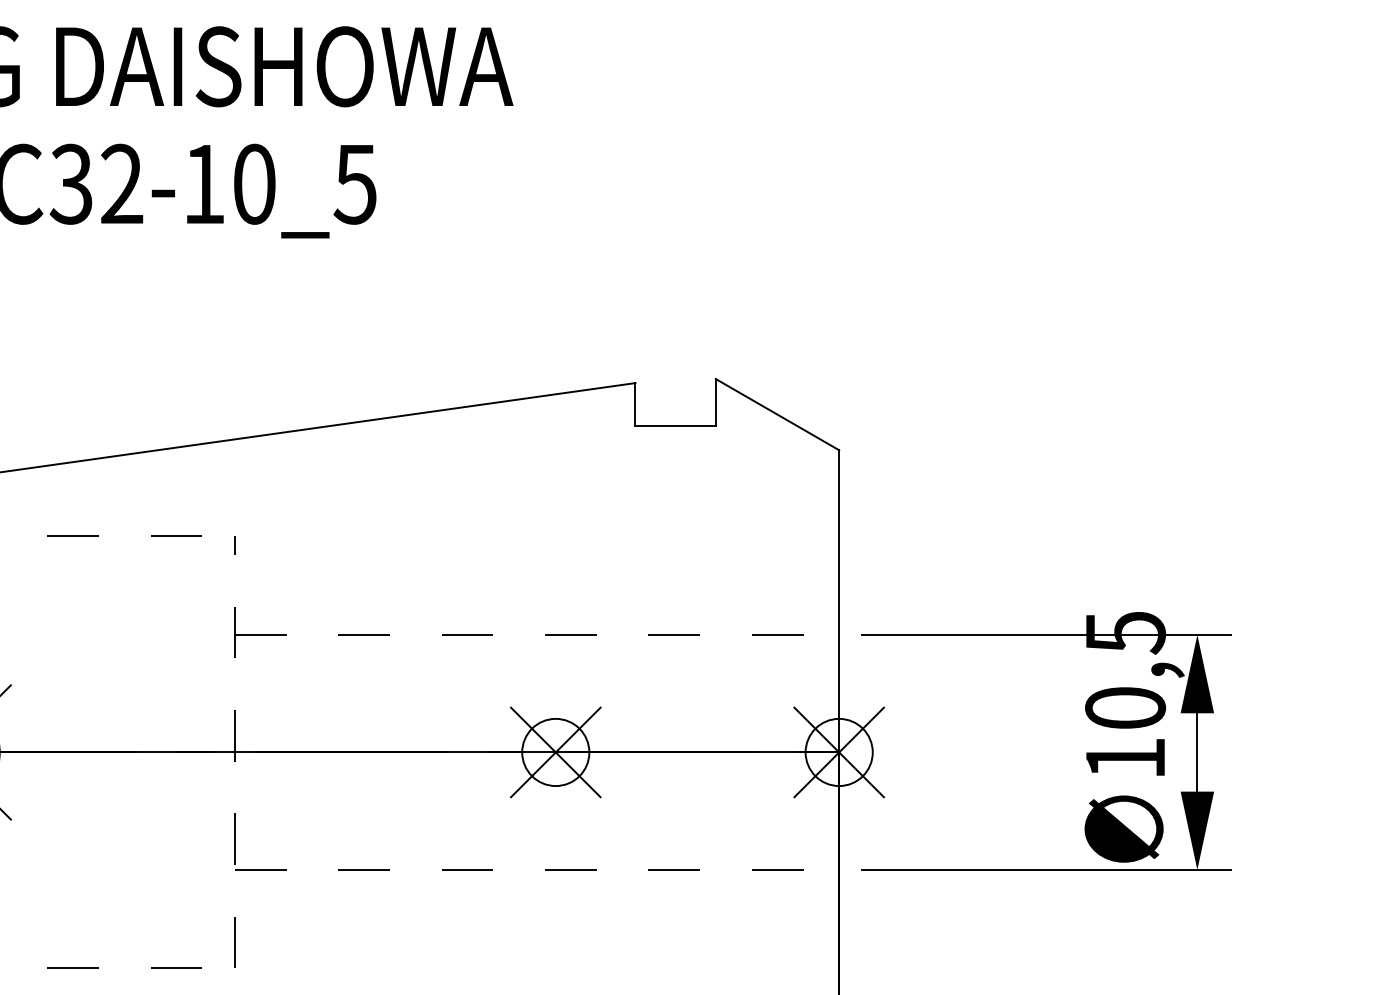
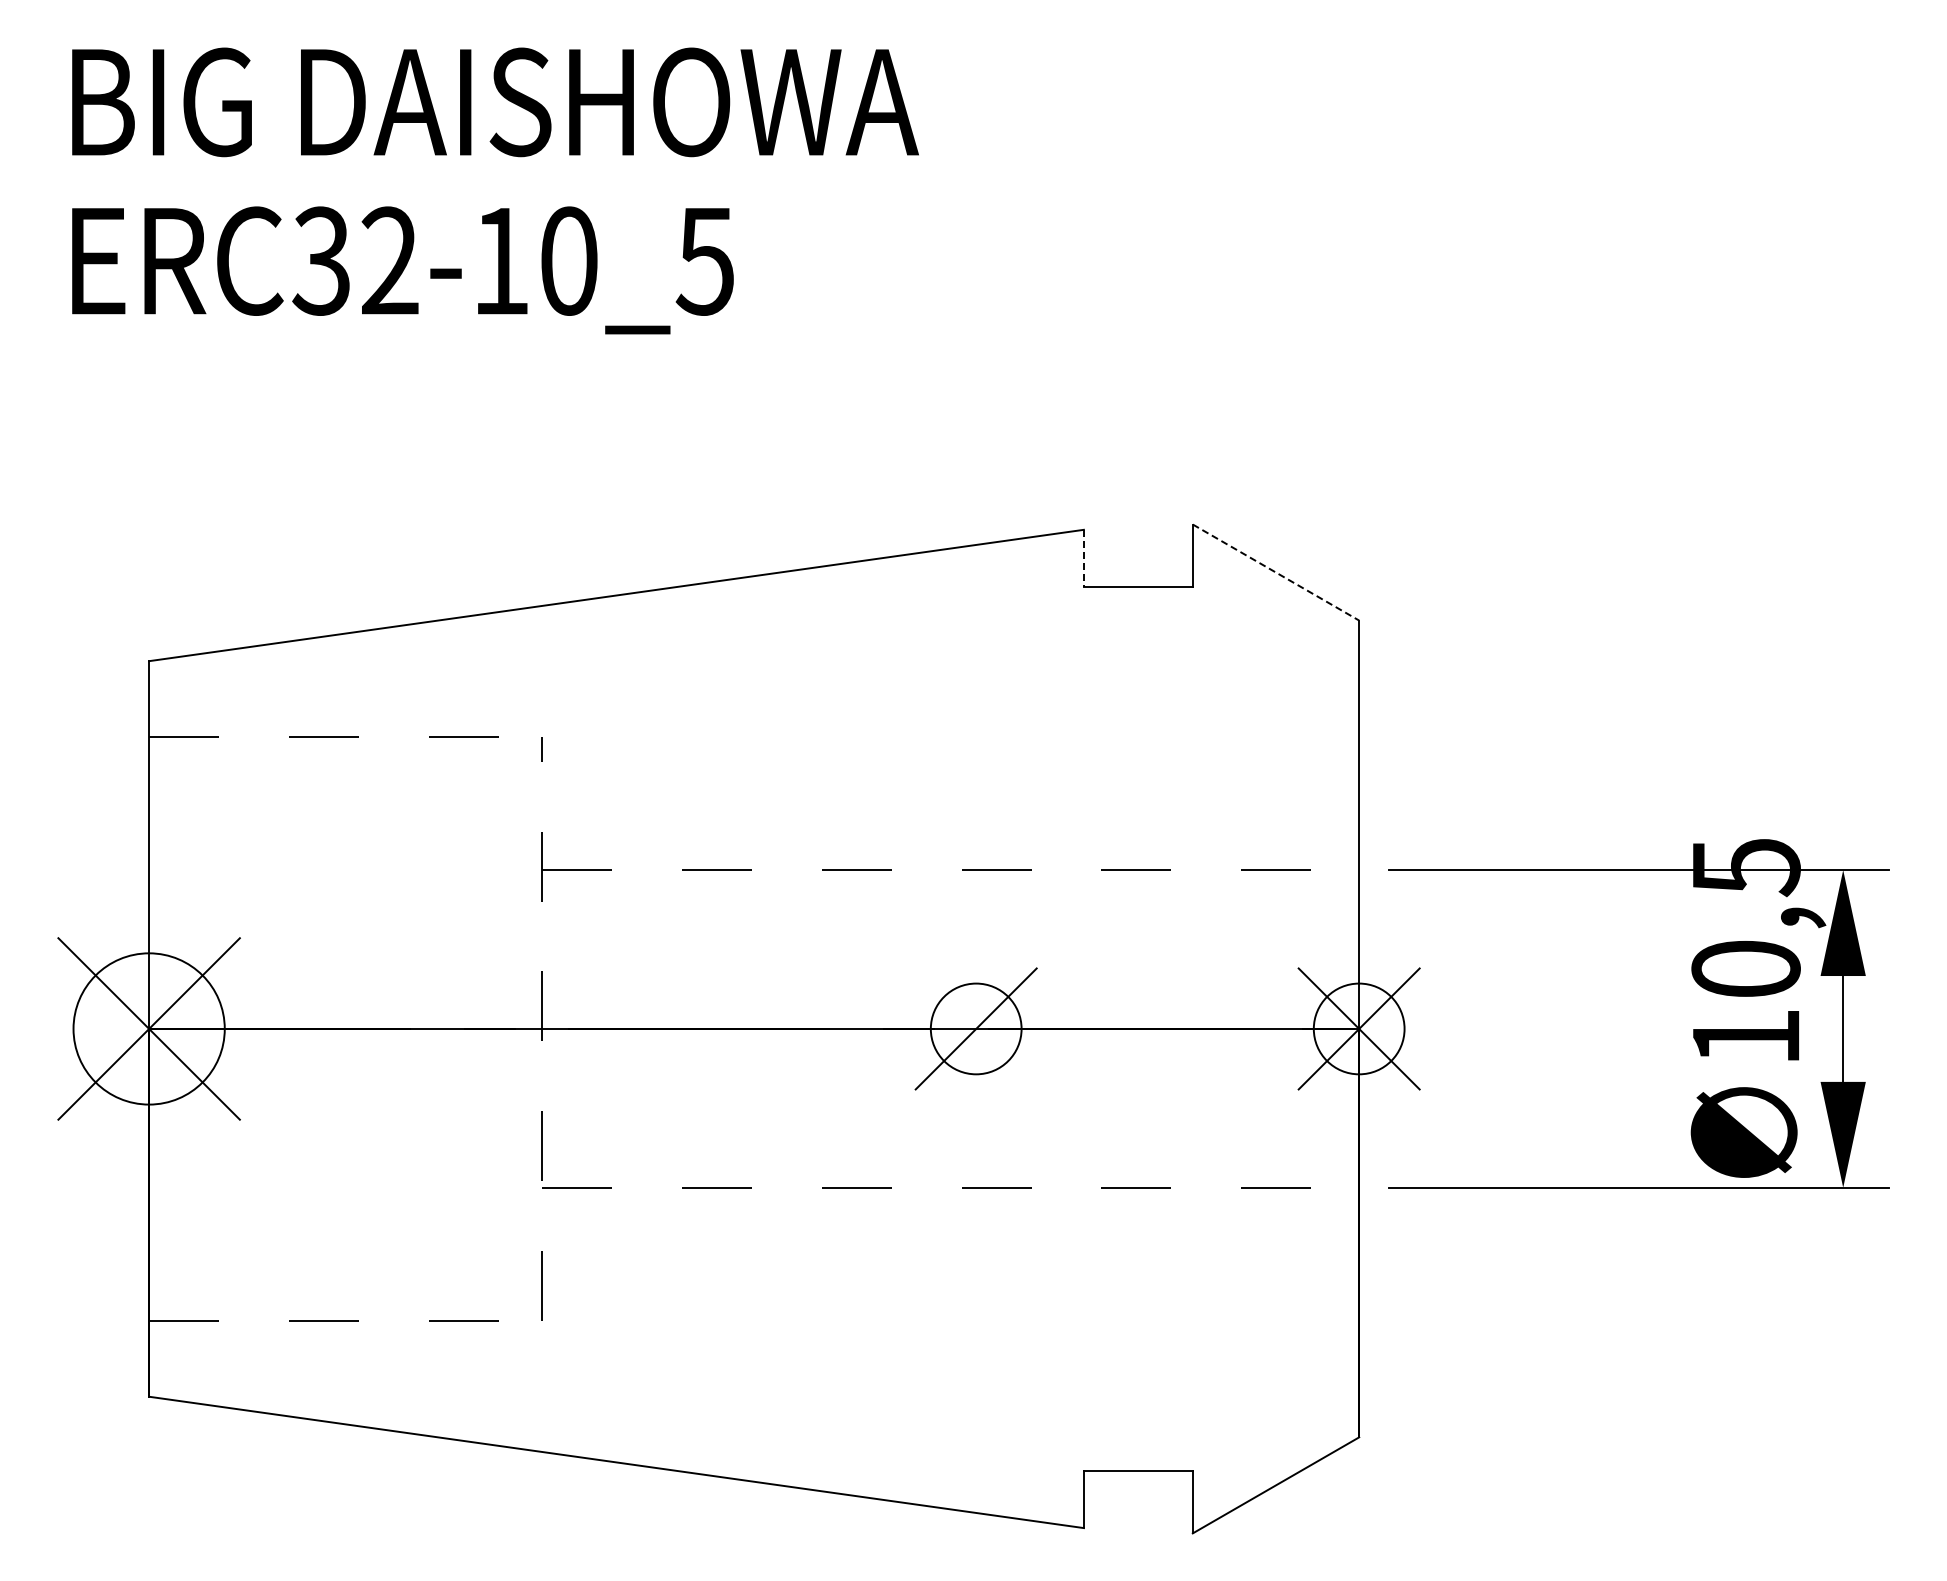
line: (635, 404) -> (1083, 558), solid -> dashed
line: (778, 414) -> (1276, 572), solid -> dashed
line: (555, 752) -> (975, 1028), removed

